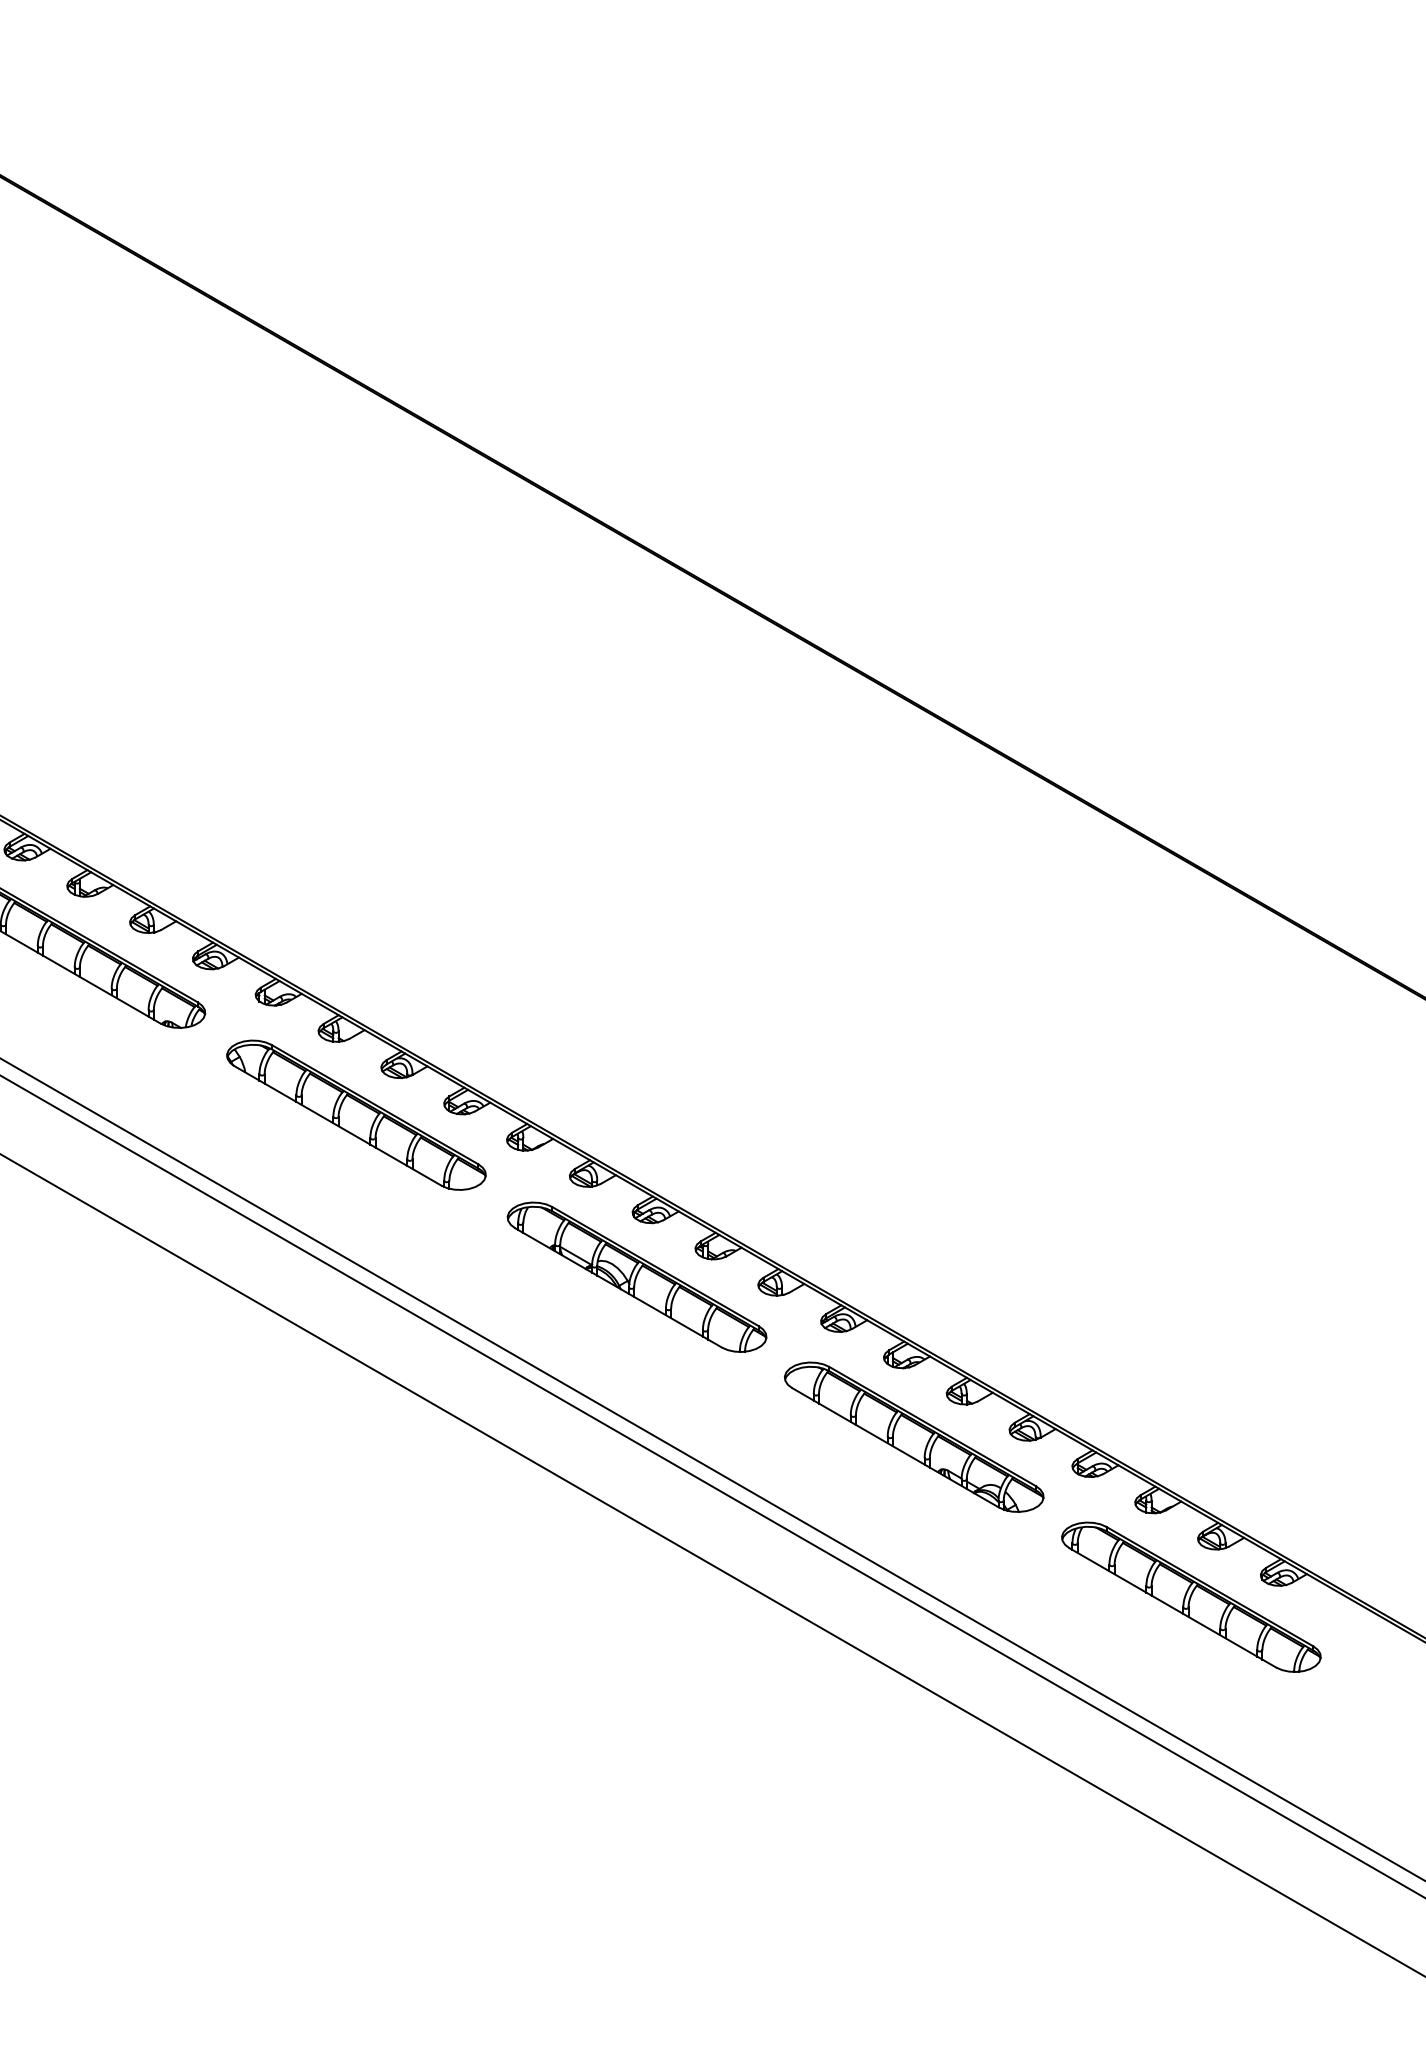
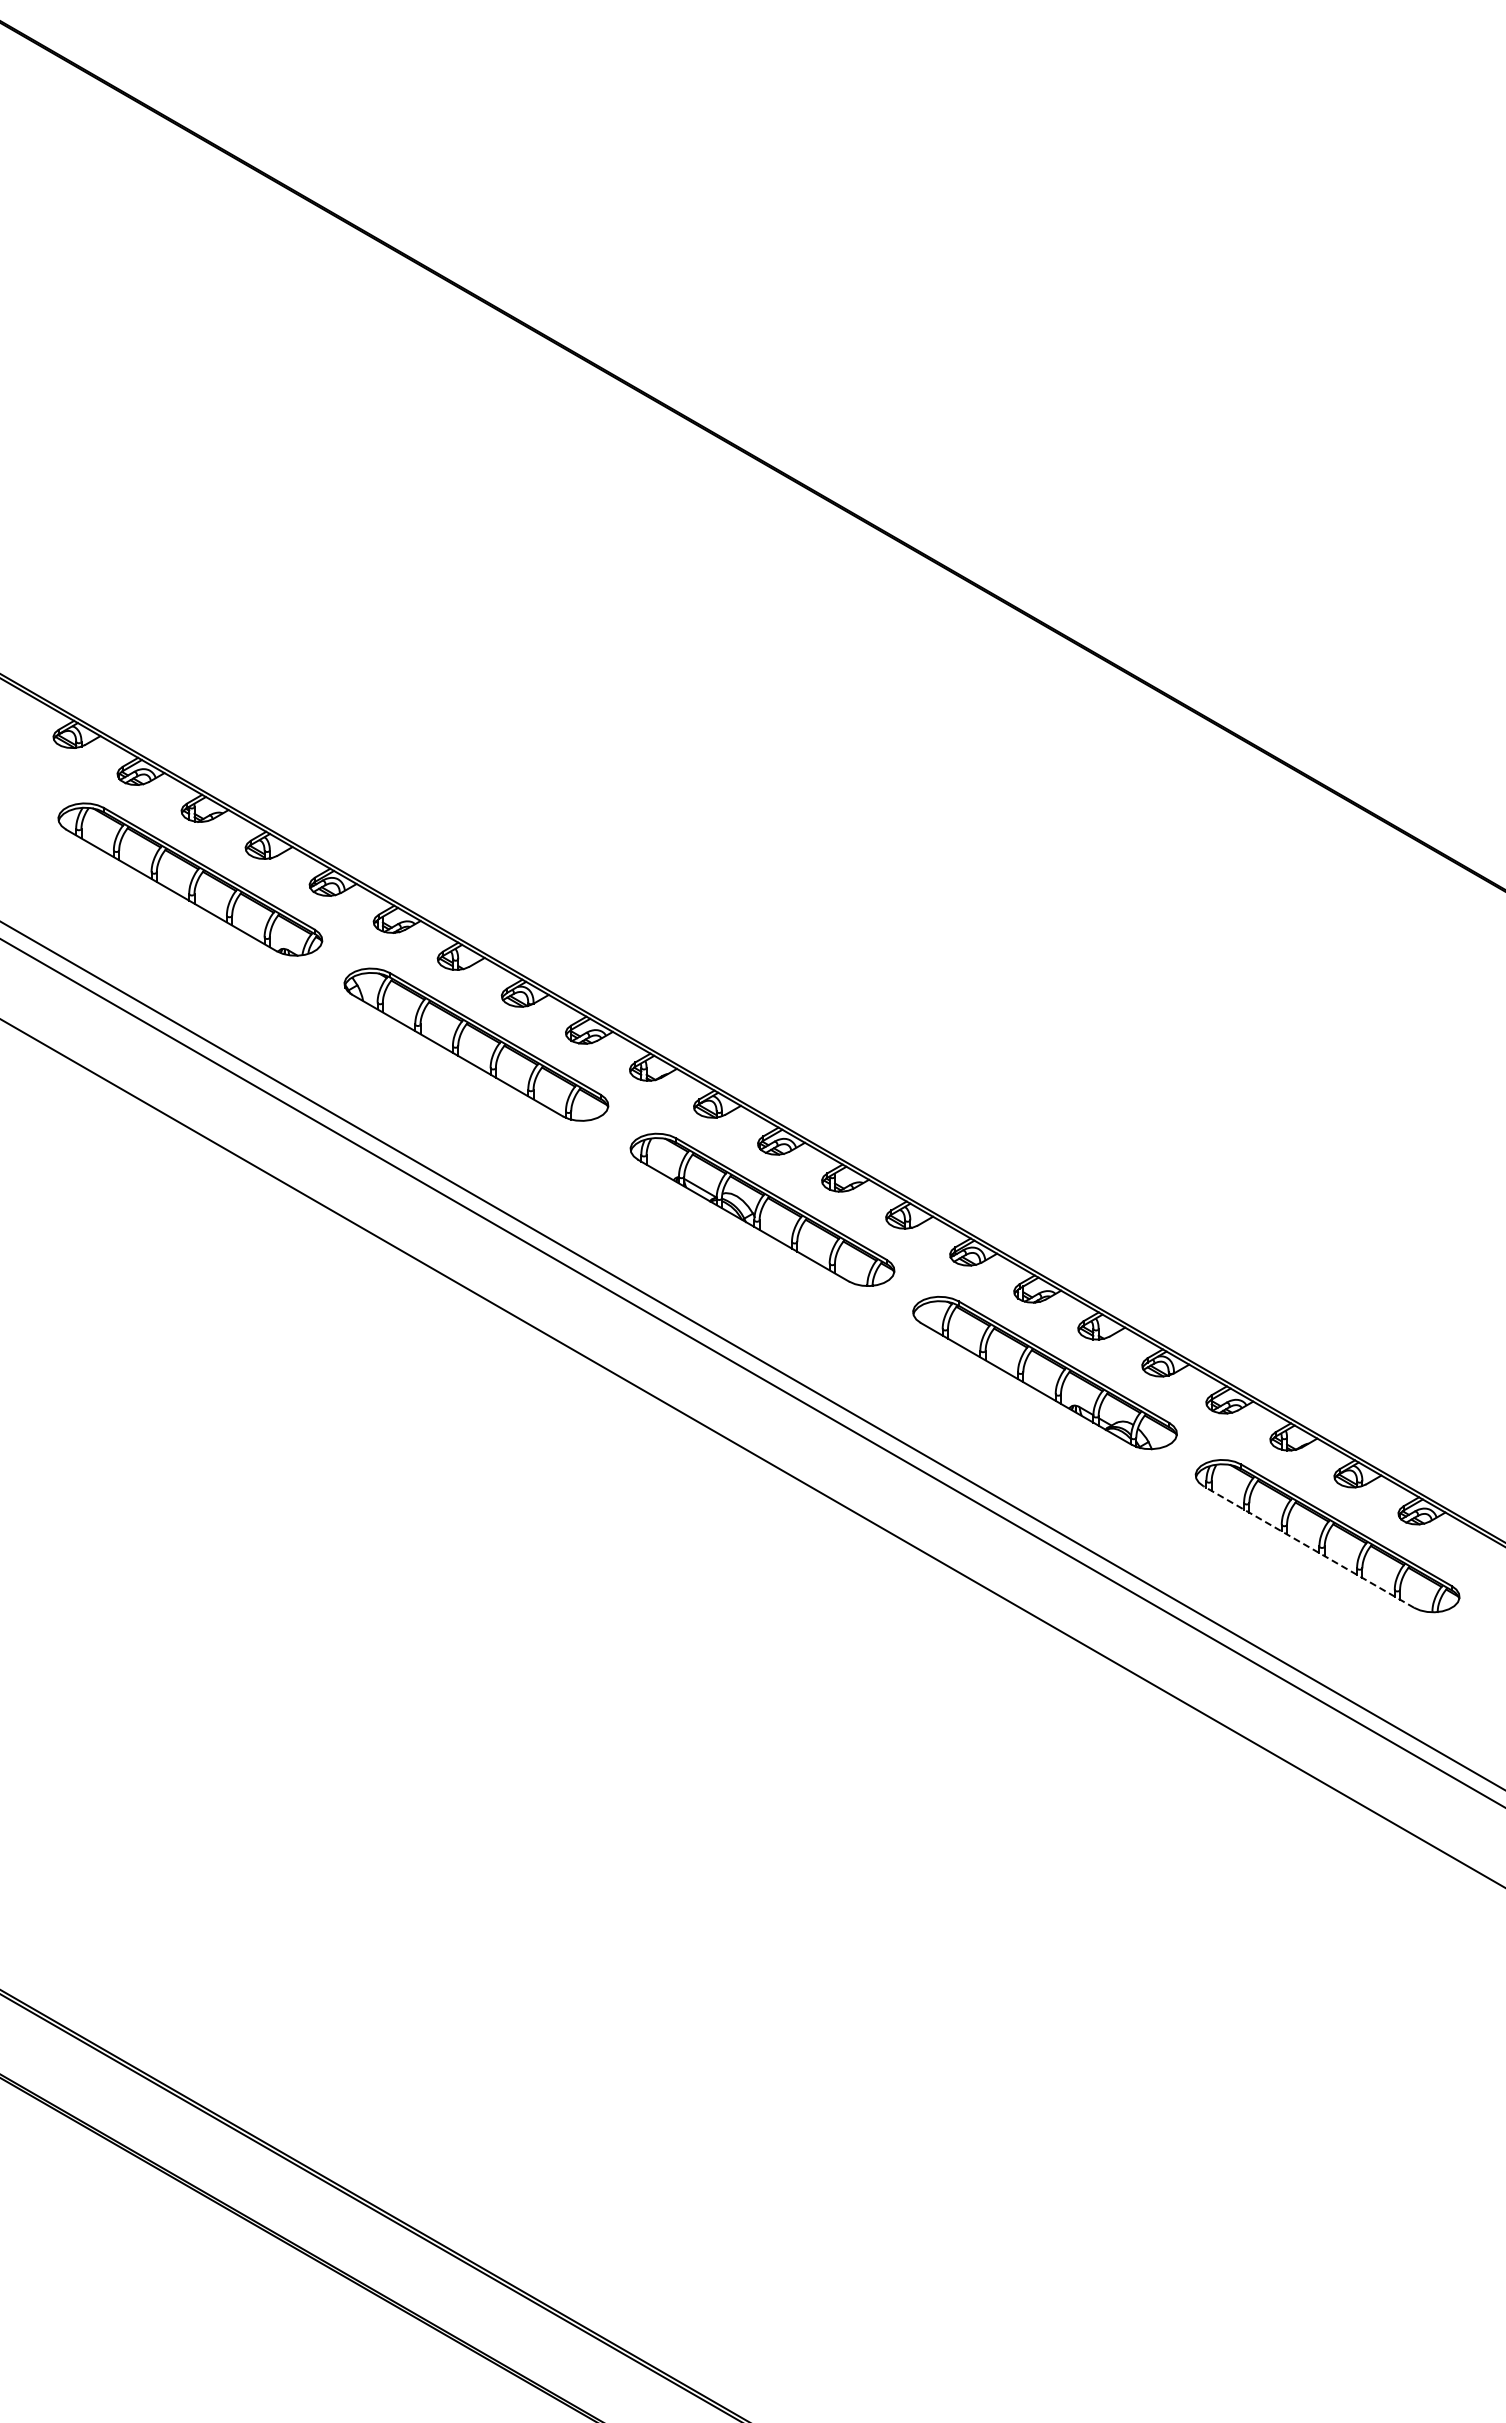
line: (1172, 1608) -> (1308, 1547), solid -> dashed

